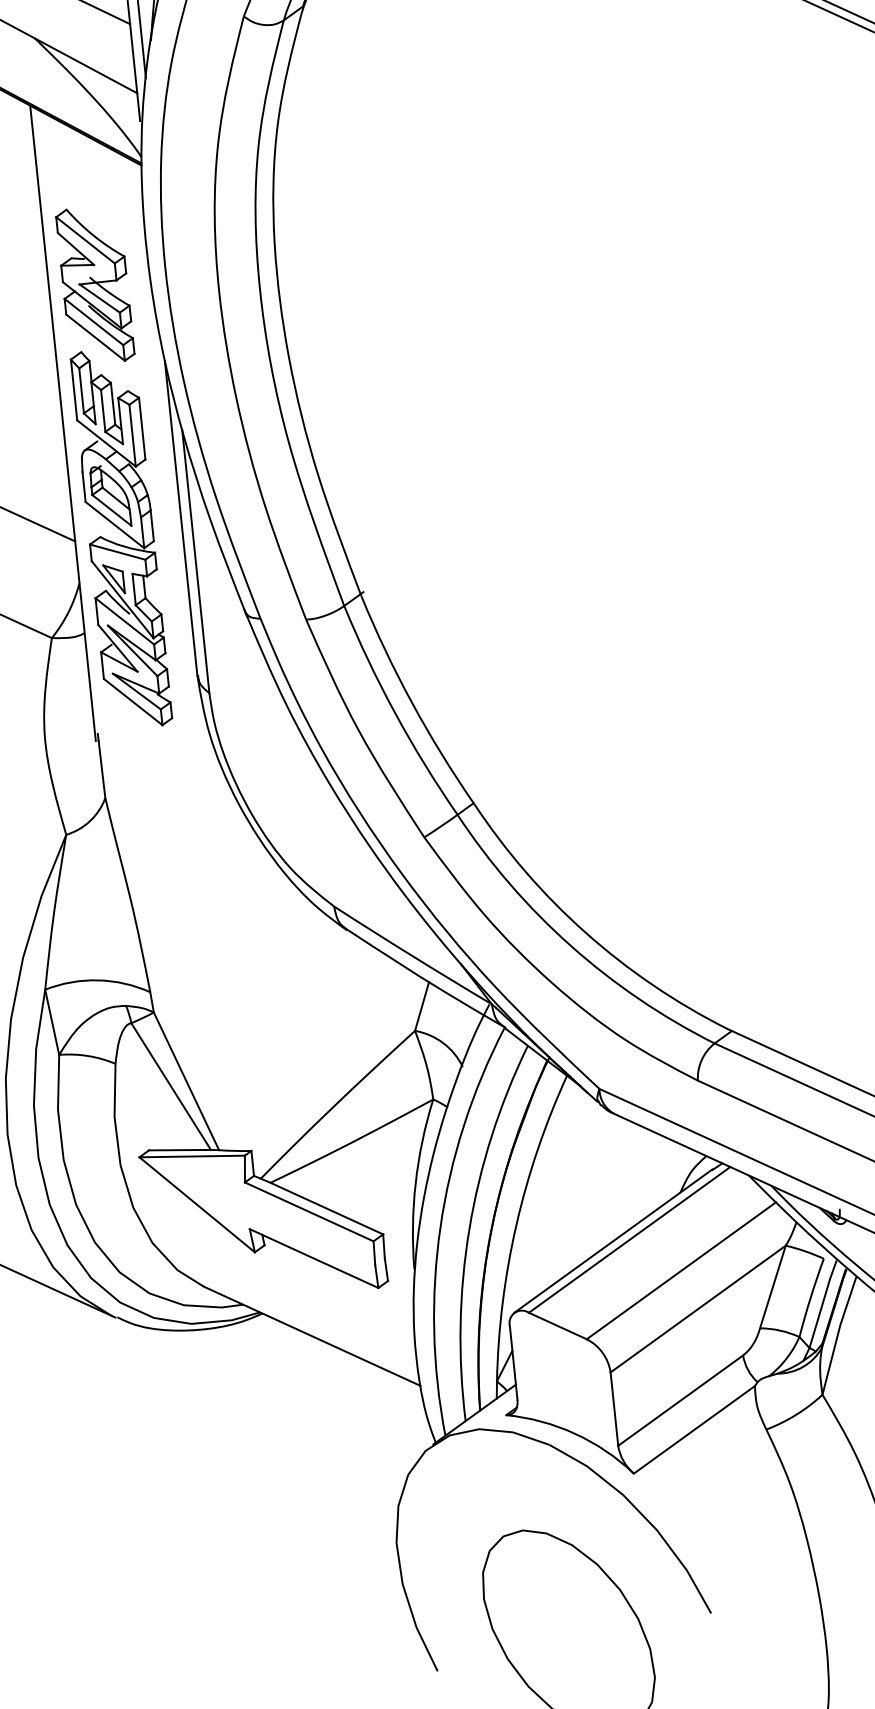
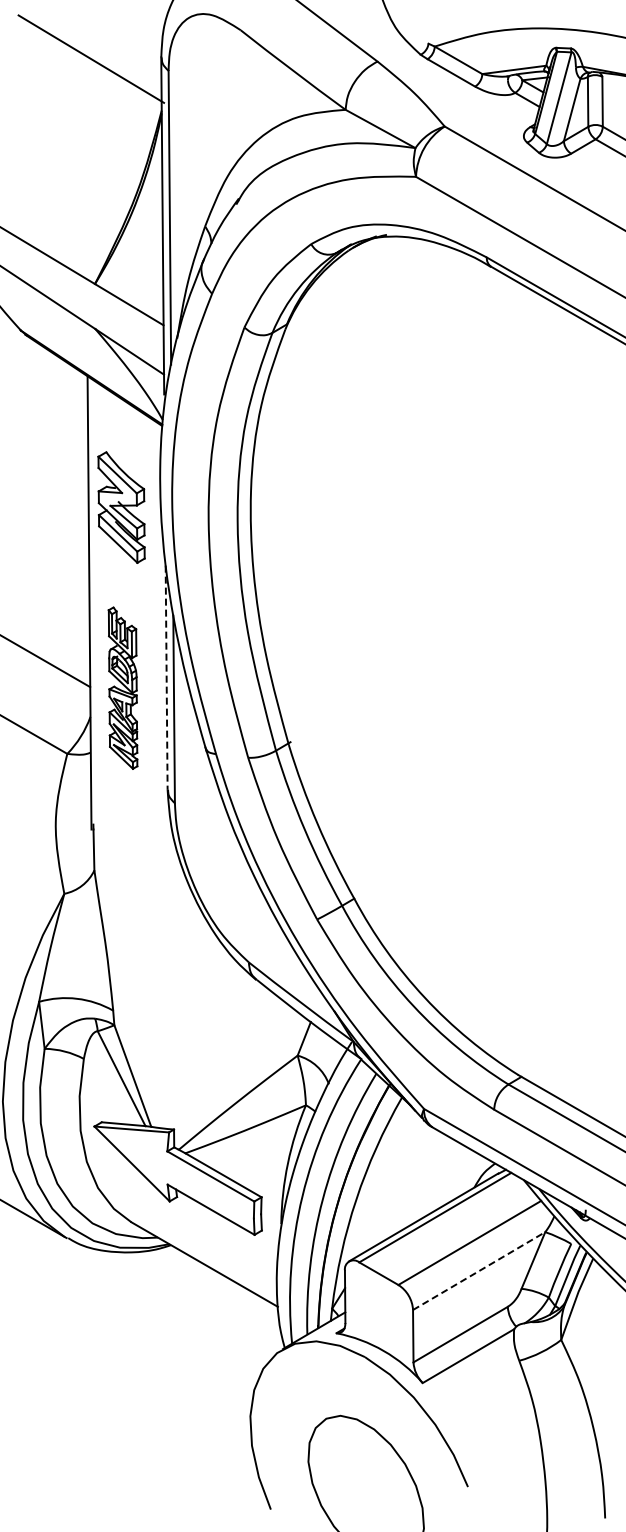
line: (181, 519) -> (166, 678), solid -> dashed
part: (120, 537) -> (122, 687), size x0.6
line: (698, 1309) -> (479, 1271), solid -> dashed

